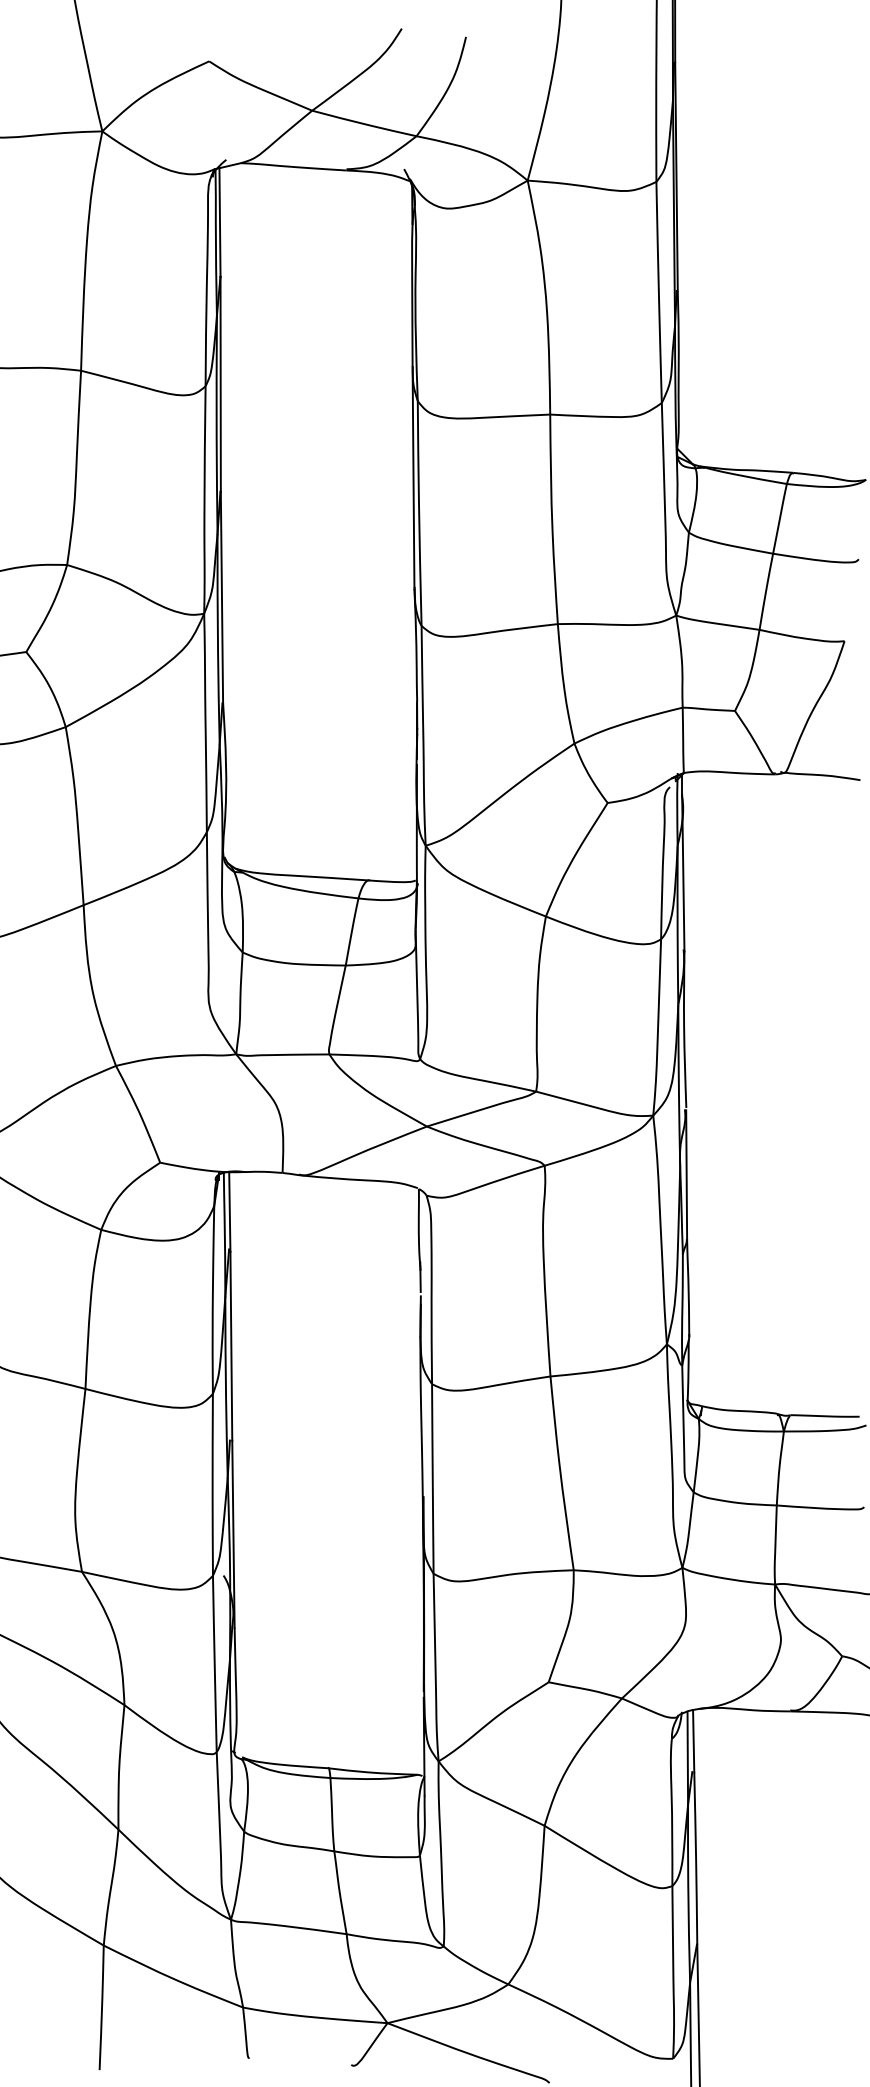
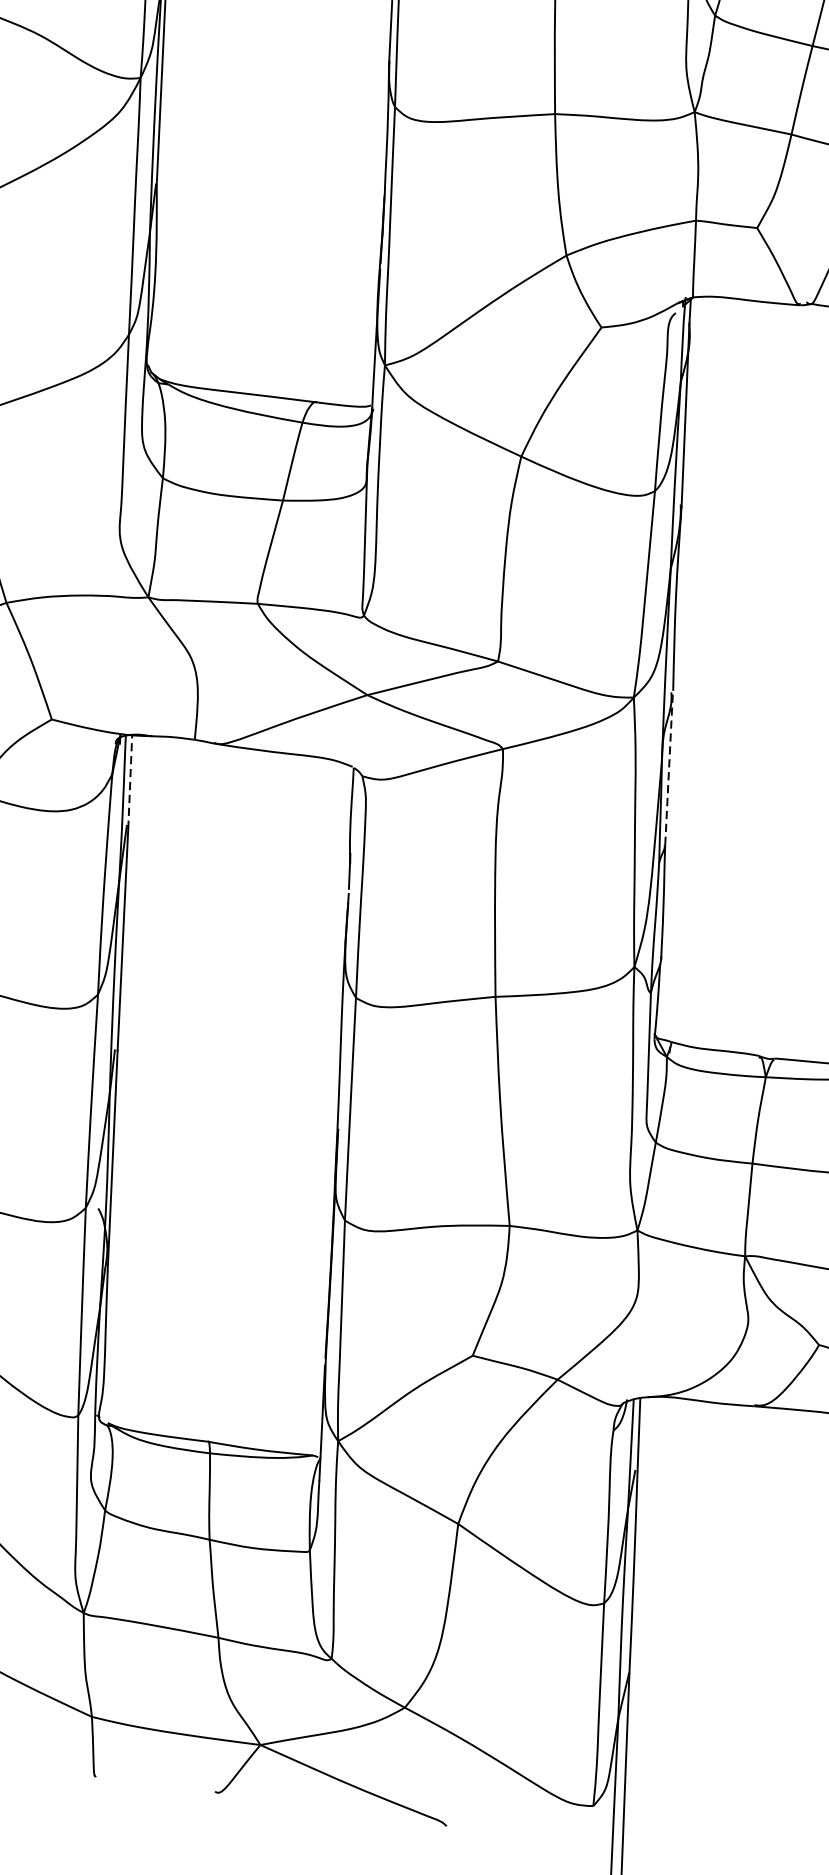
line: (686, 1174) -> (668, 768), solid -> dashed
line: (229, 1211) -> (129, 781), solid -> dashed

